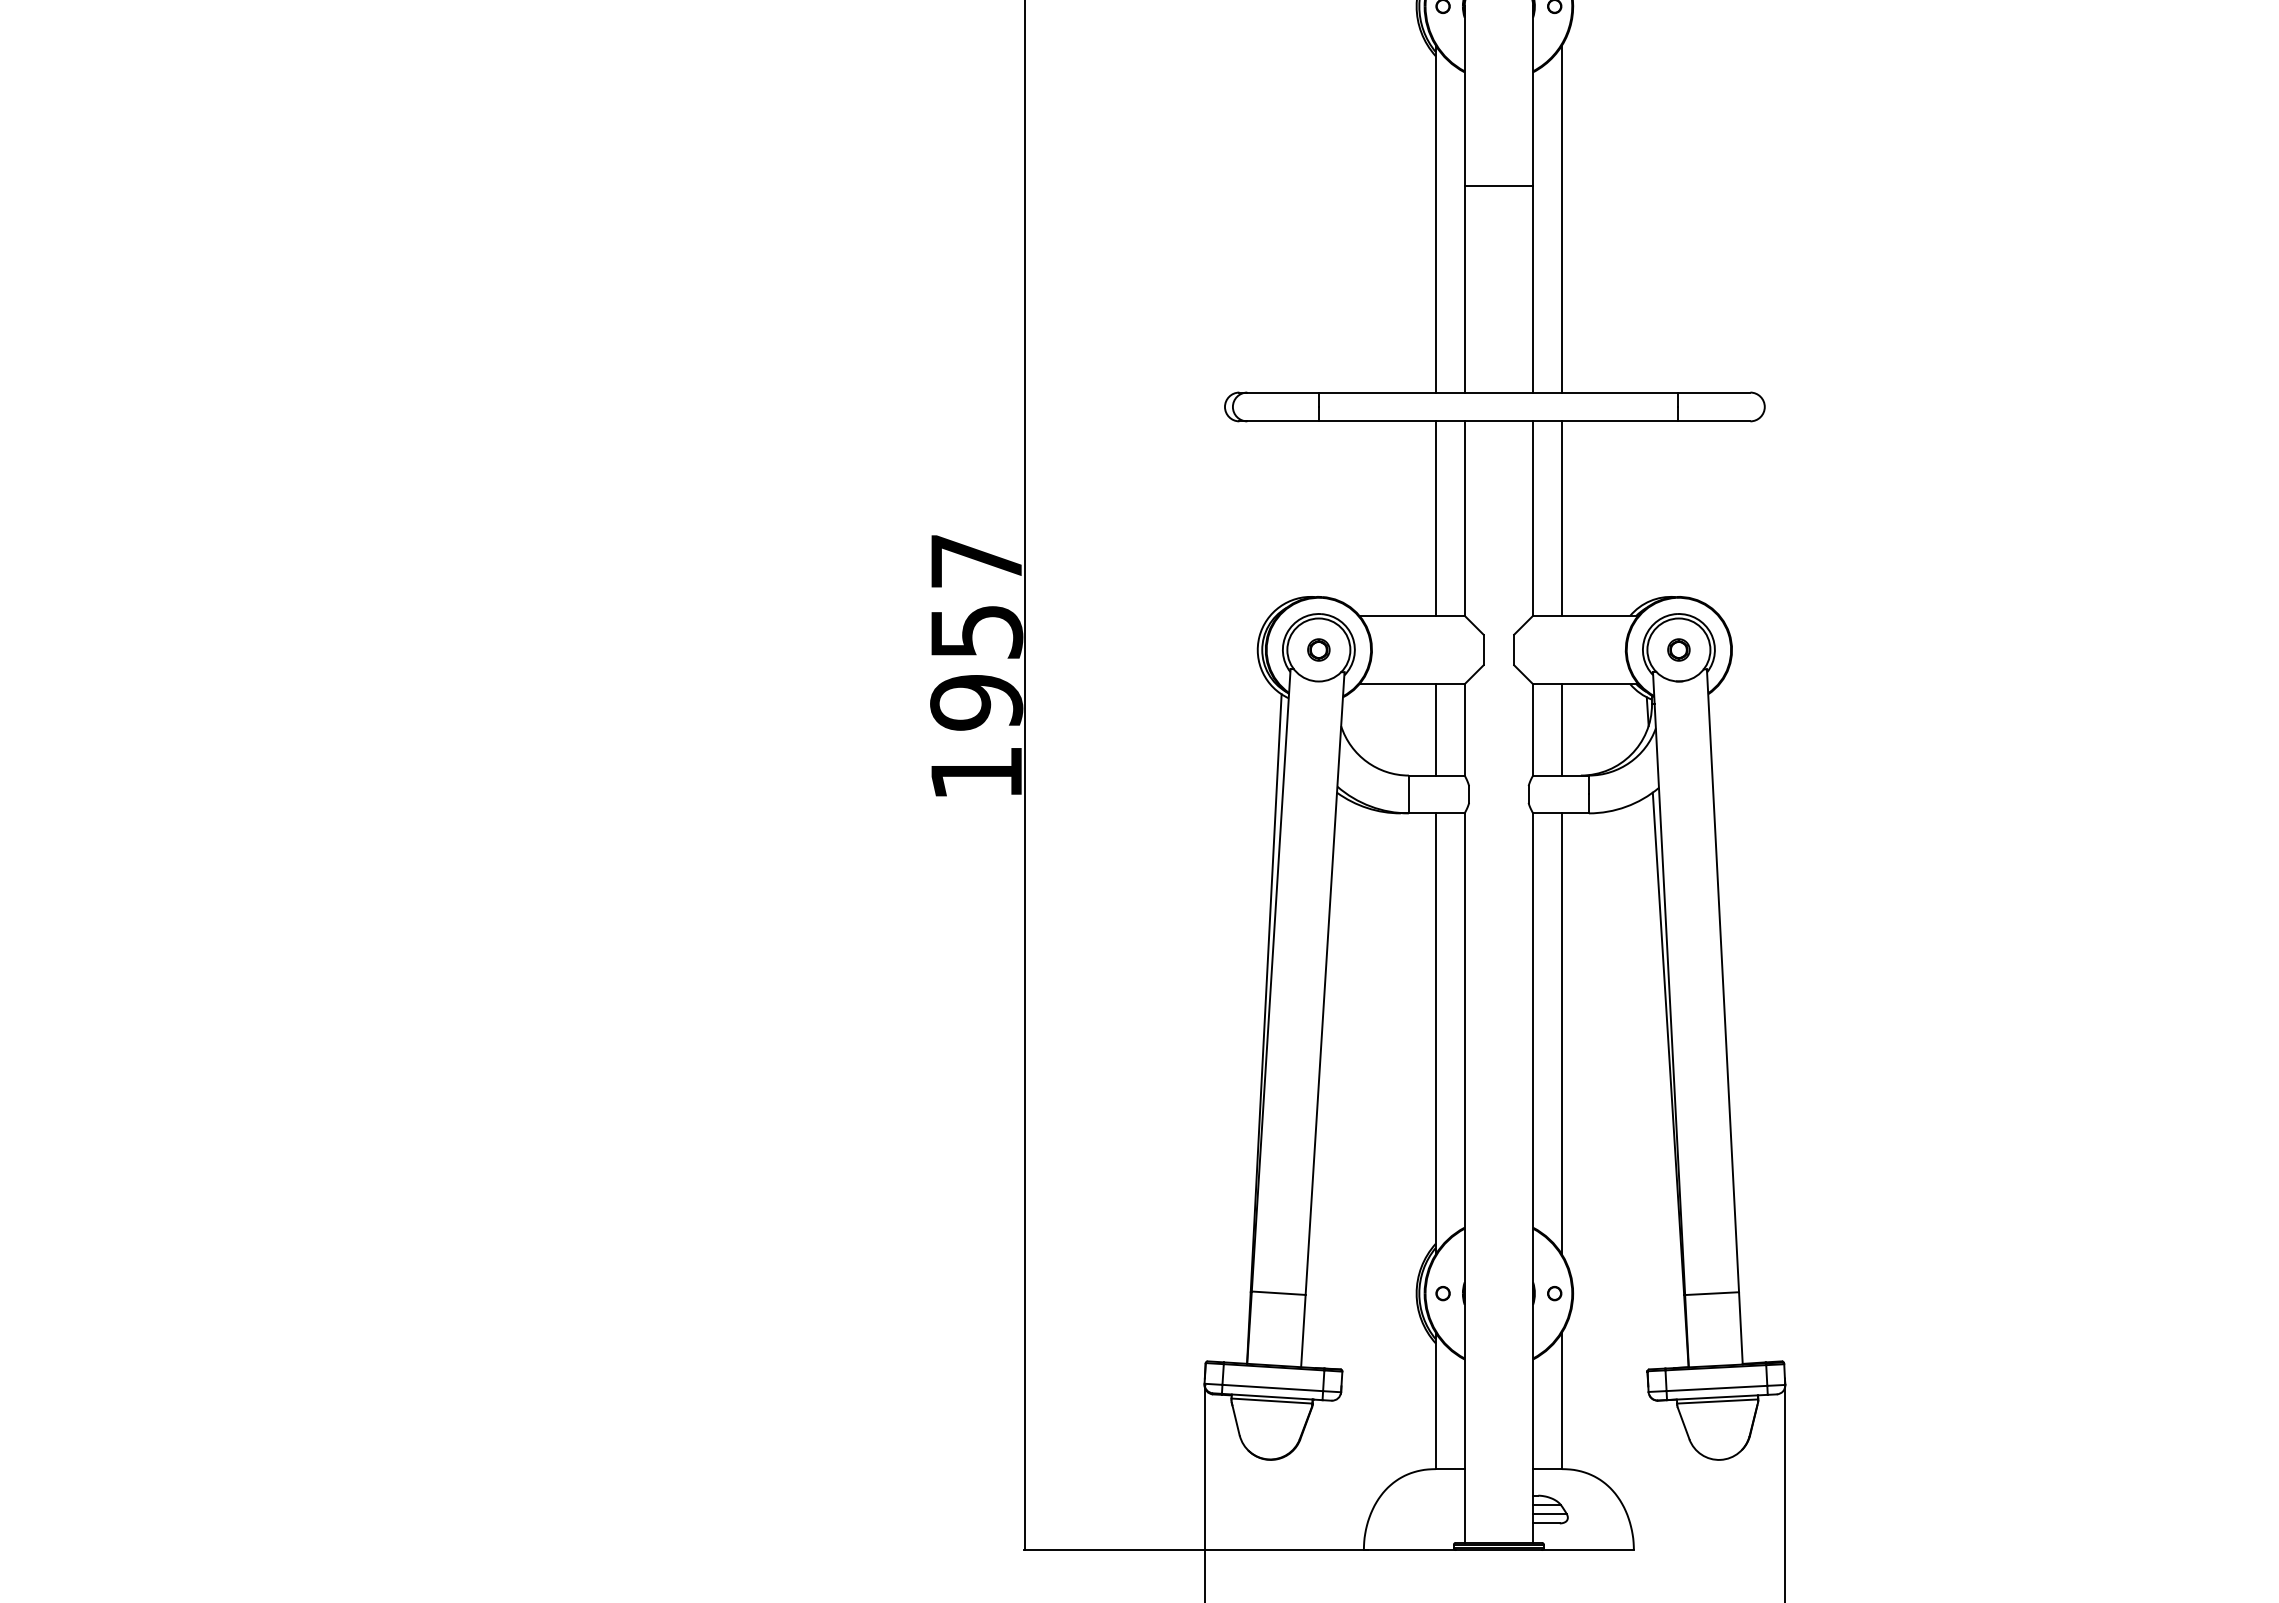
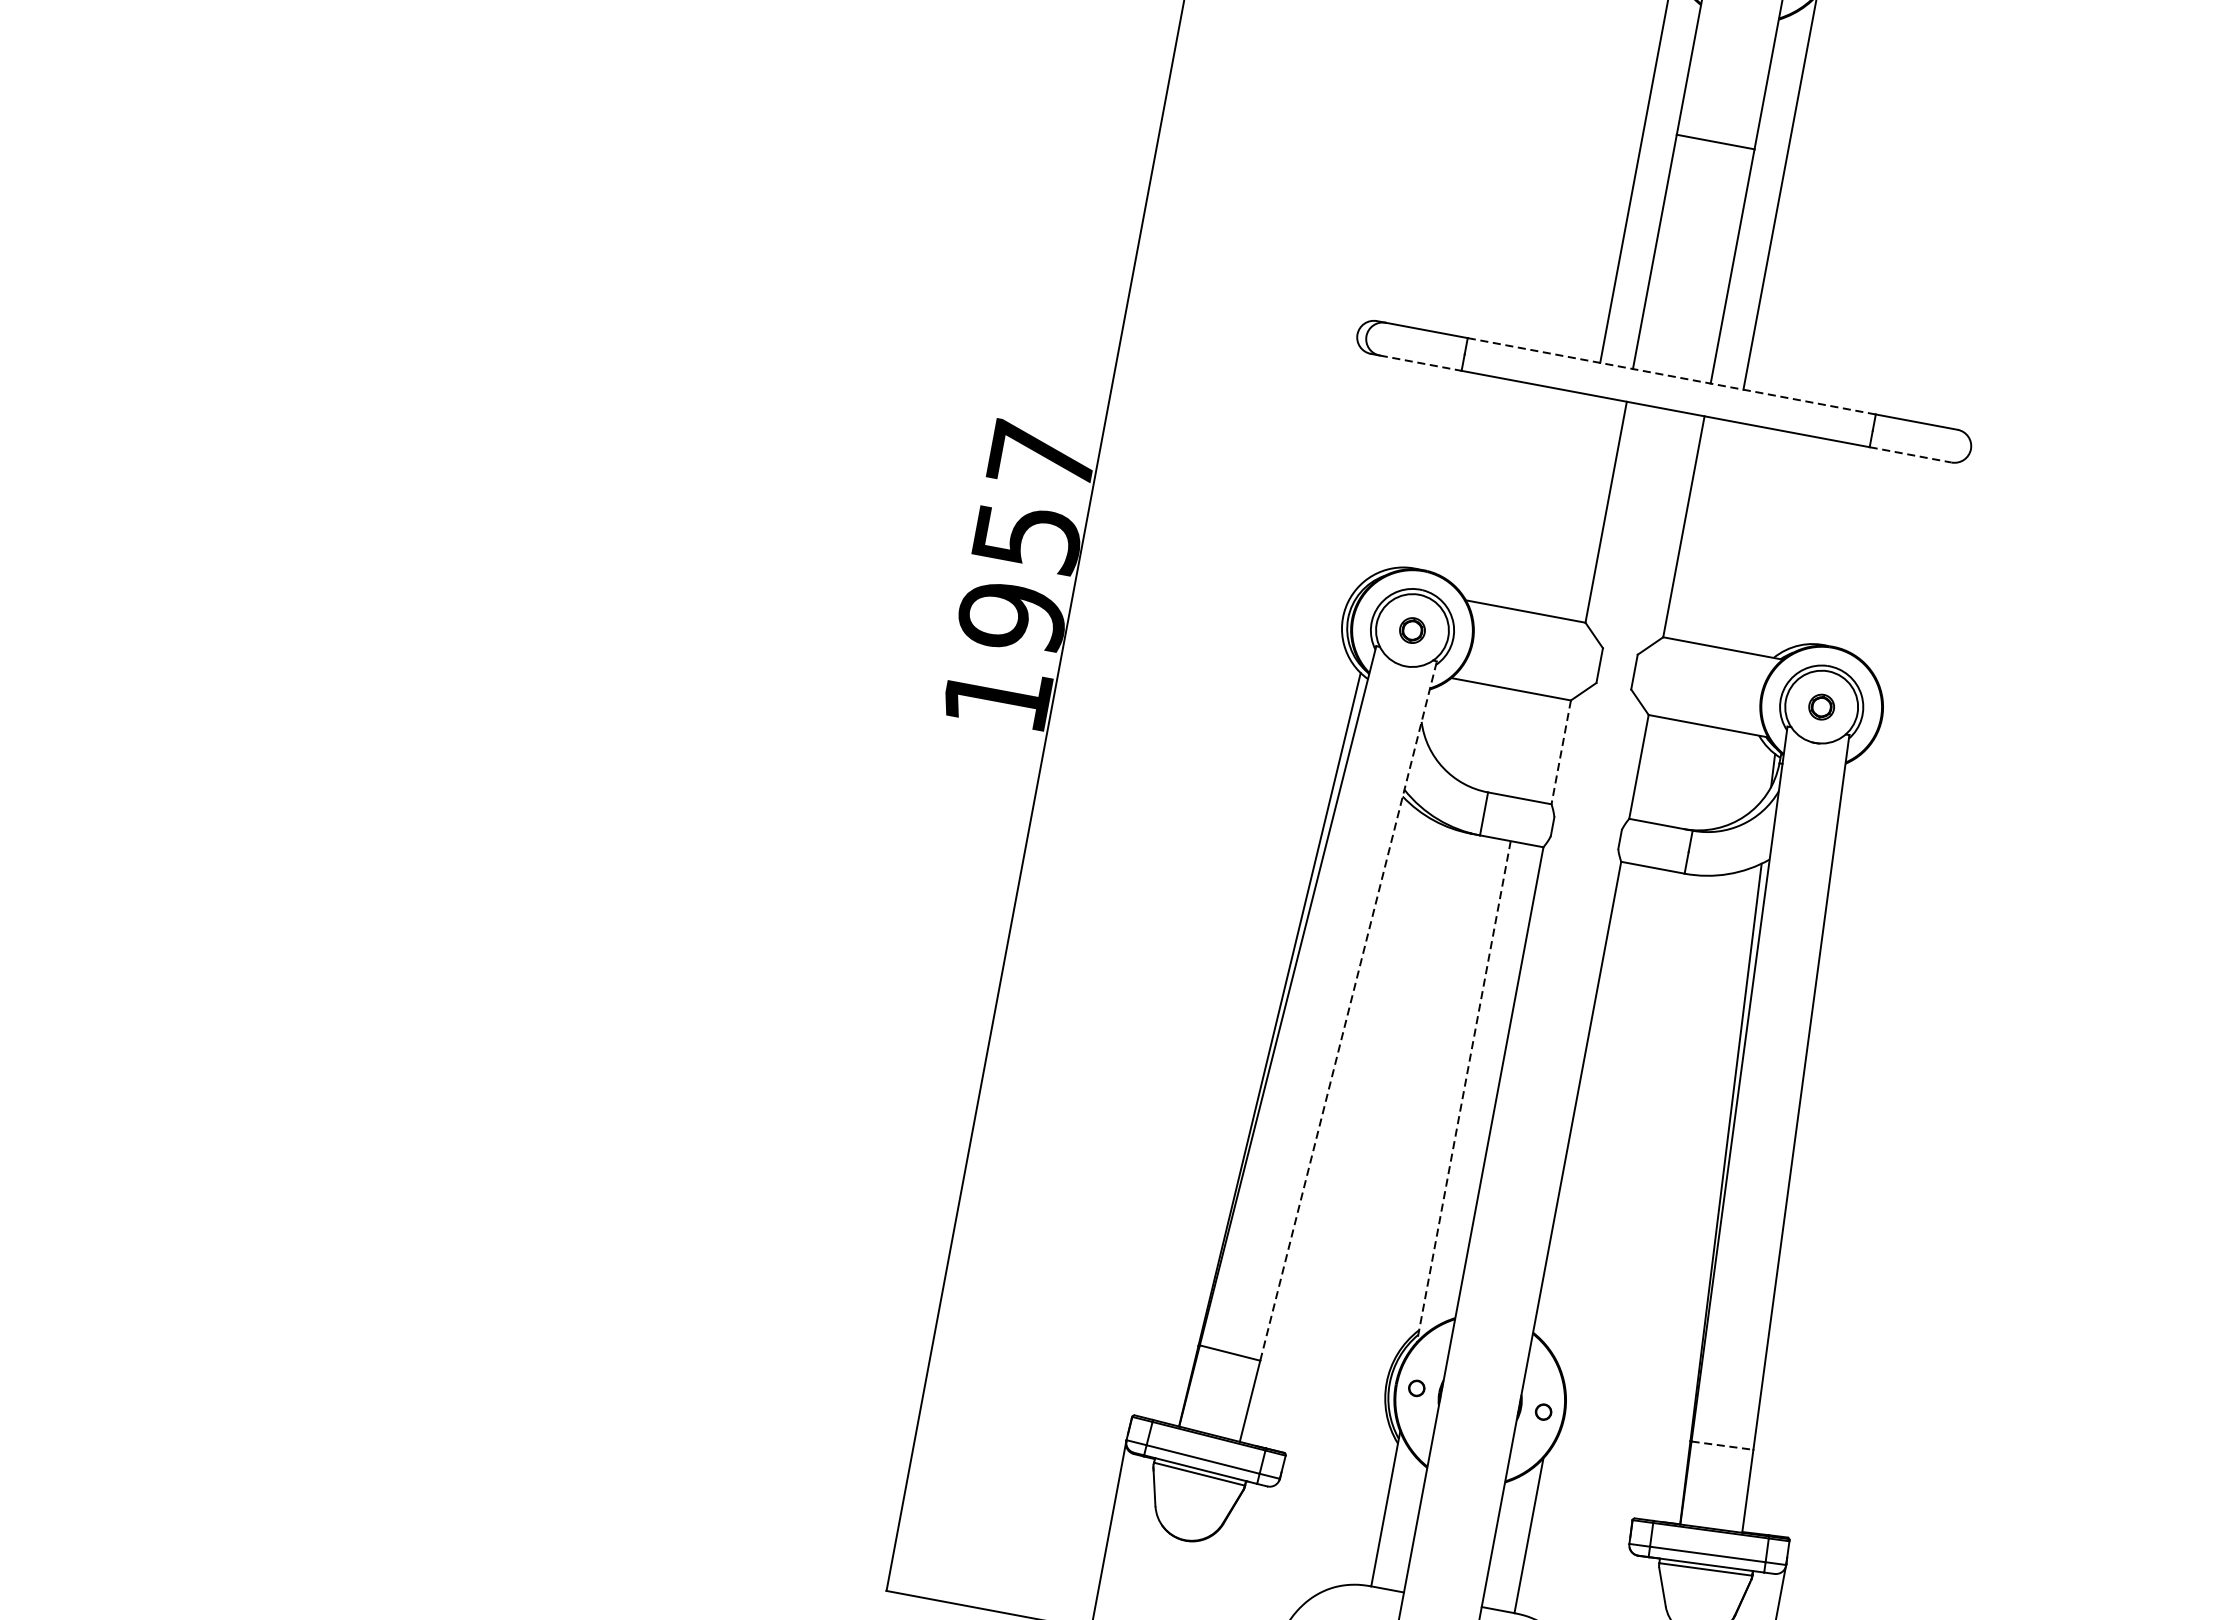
line: (1498, 392) -> (1671, 376), solid -> dashed
line: (1283, 421) -> (1420, 363), solid -> dashed
line: (1714, 421) -> (1910, 455), solid -> dashed
line: (1435, 518) -> (1573, 505), removed
line: (1561, 518) -> (1716, 532), removed
line: (1435, 729) -> (1528, 745), removed
line: (1464, 729) -> (1561, 751), solid -> dashed
line: (1561, 729) -> (1671, 772), removed
line: (1325, 983) -> (1349, 1010), solid -> dashed
line: (1561, 1033) -> (1606, 1118), removed
line: (1435, 1034) -> (1463, 1092), solid -> dashed
line: (1712, 1293) -> (1722, 1445), solid -> dashed

